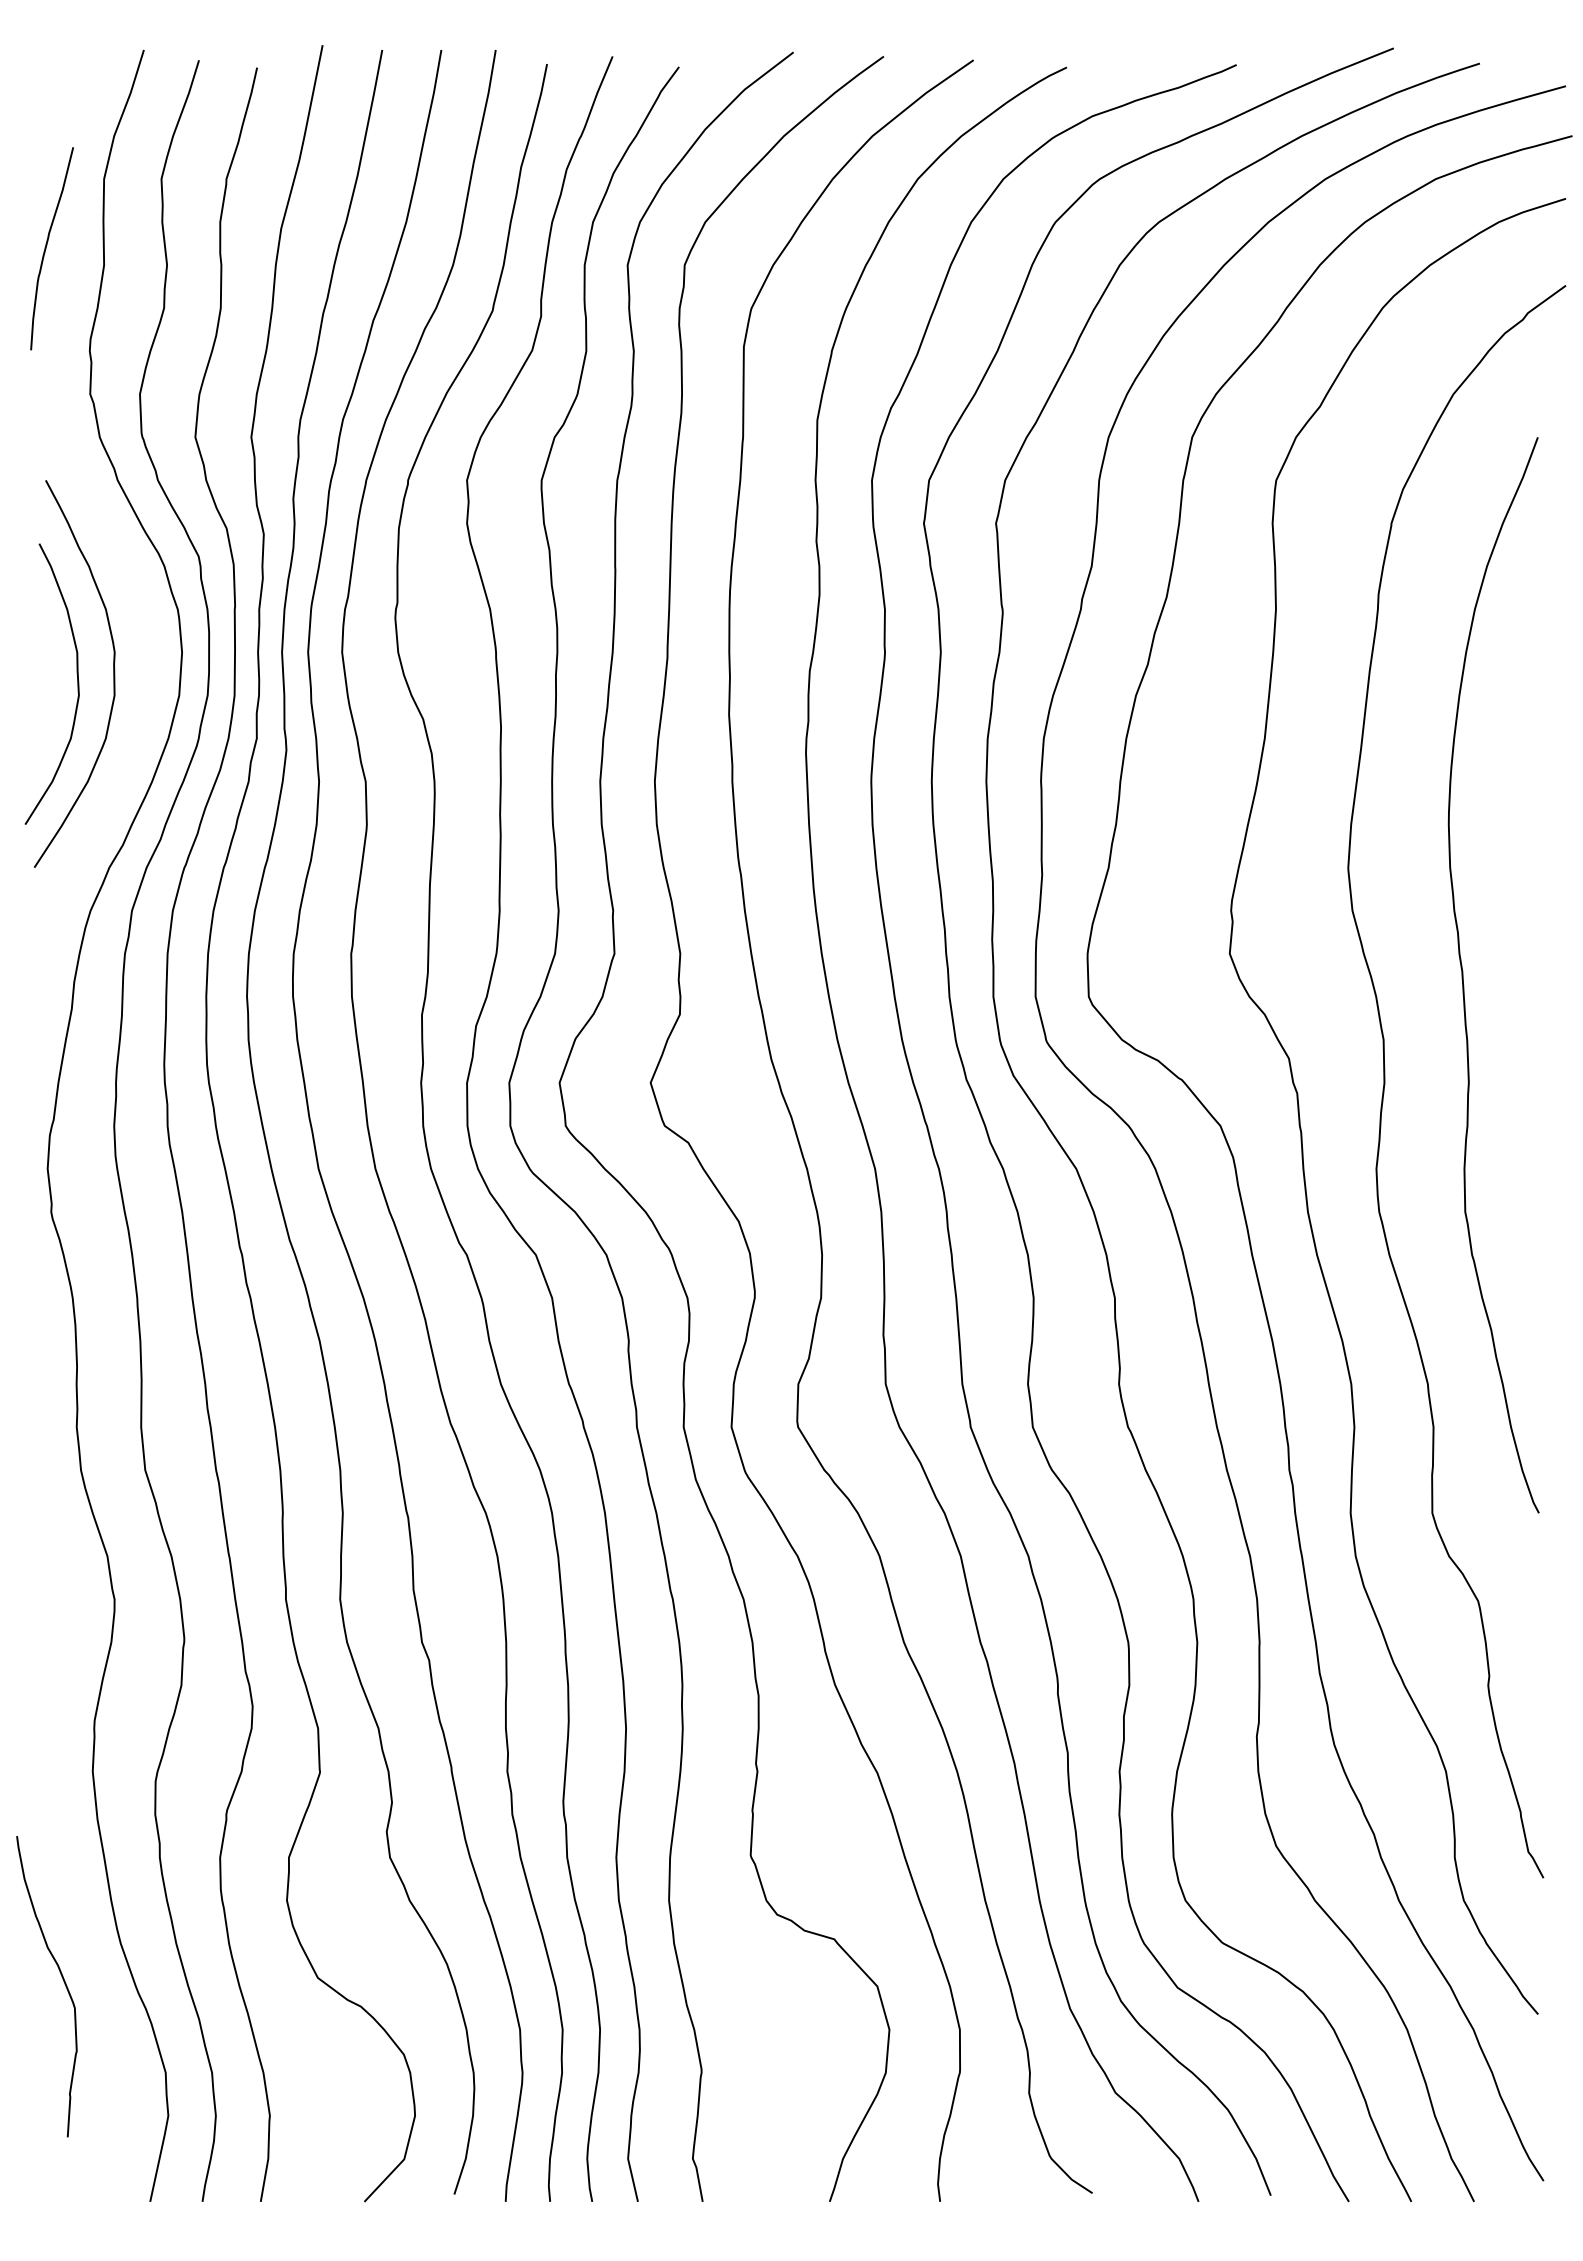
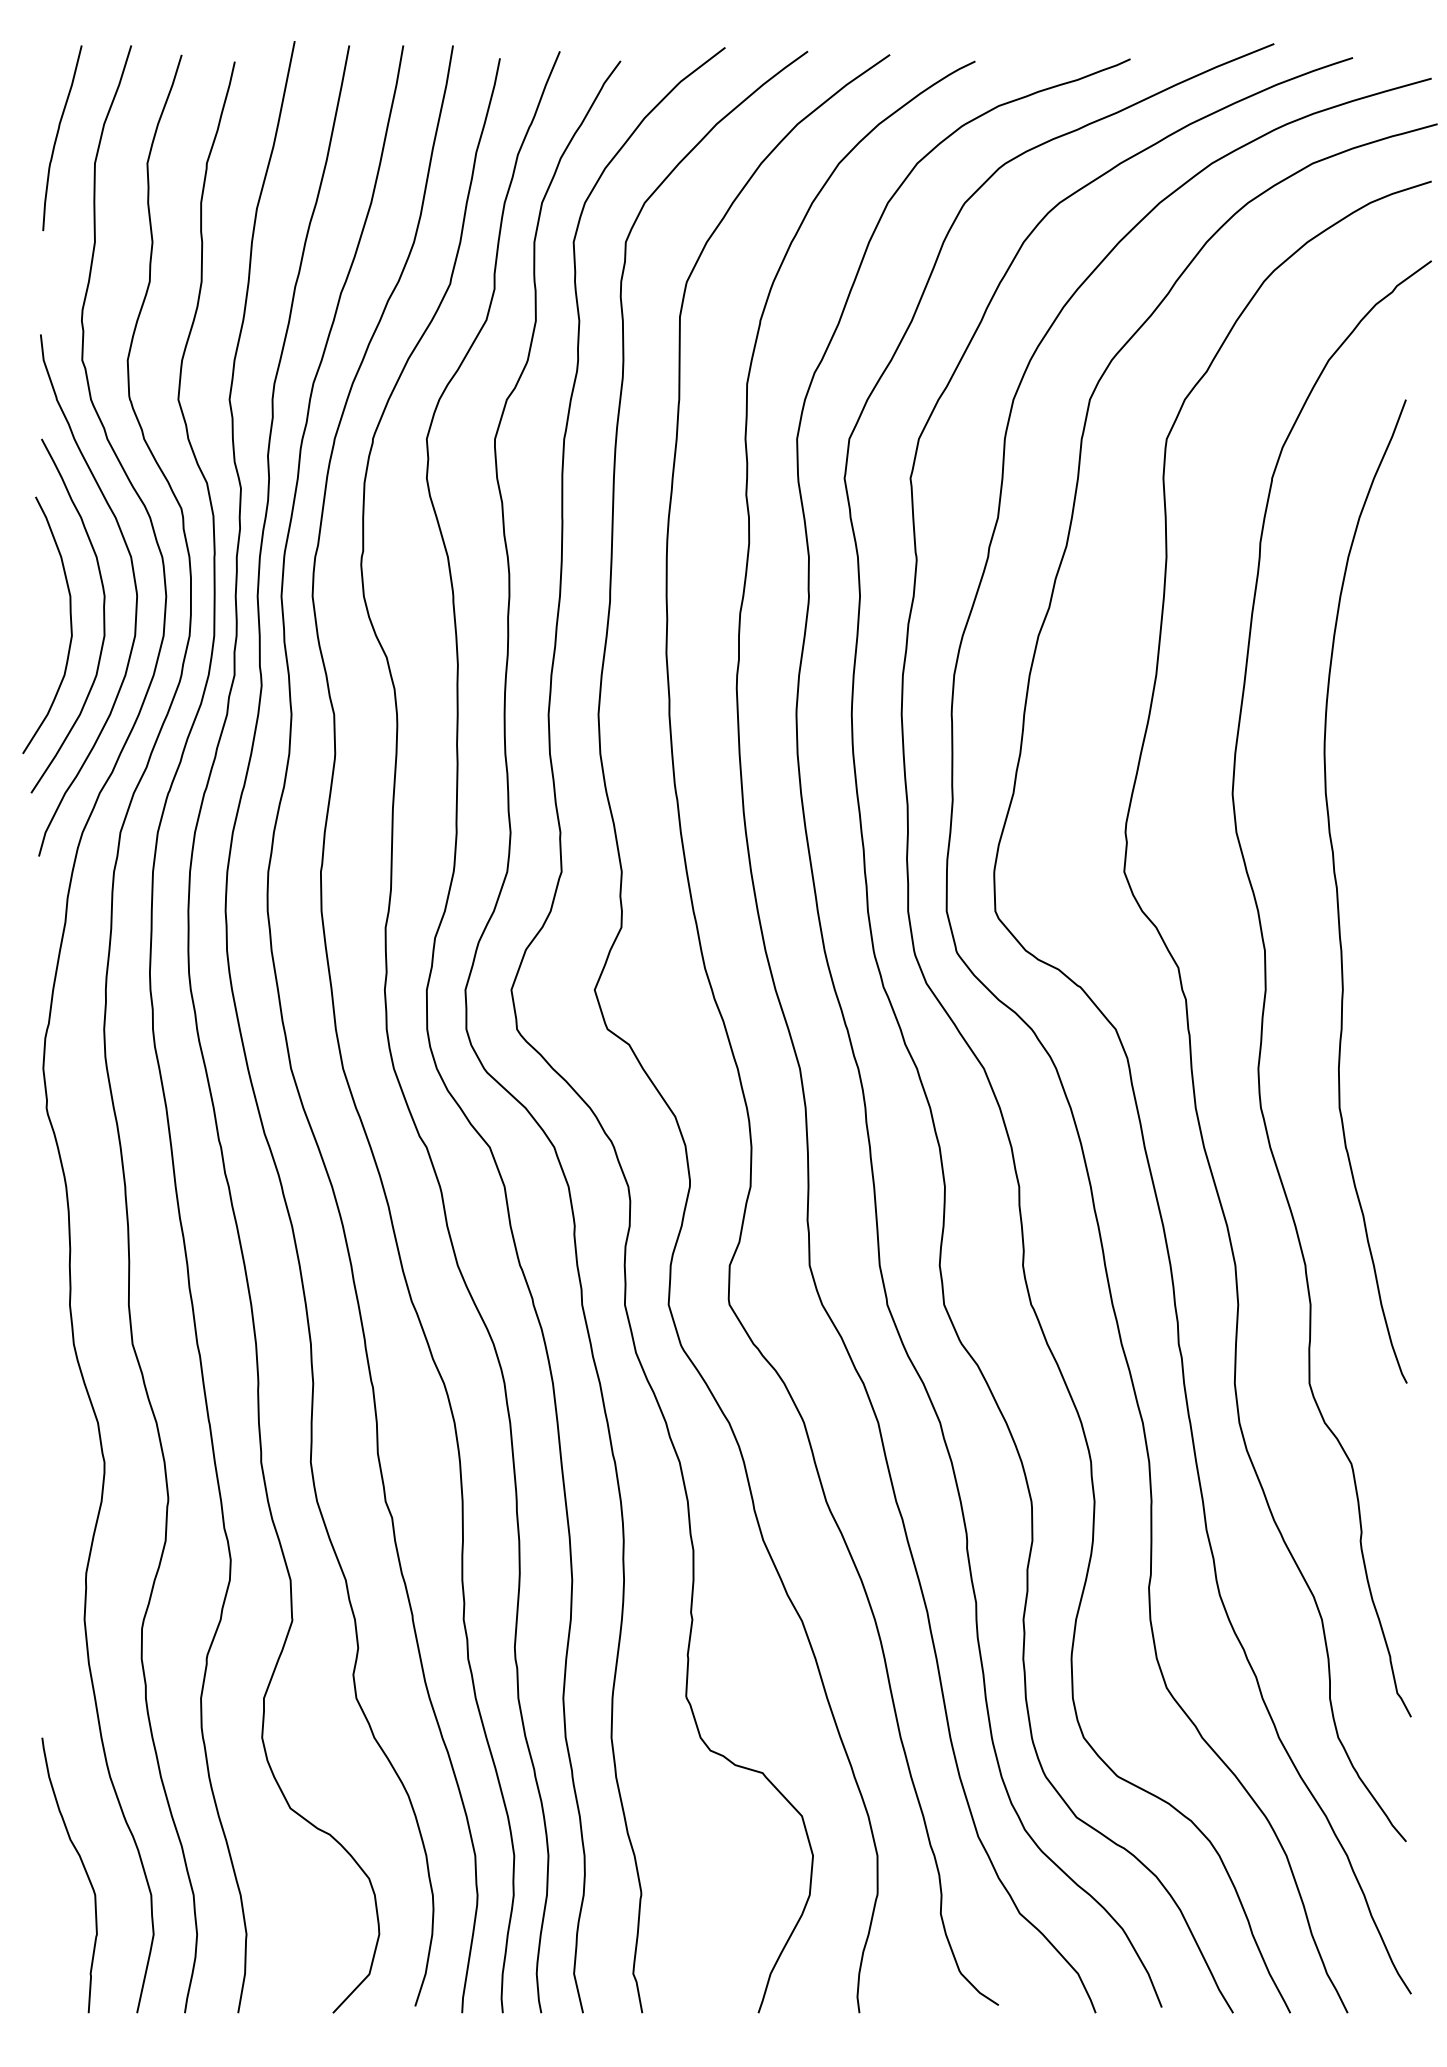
curve: (46, 249) -> (57, 138), moved
curve: (147, 641) -> (134, 586), added
curve: (62, 1979) -> (83, 1868), moved

